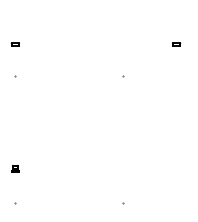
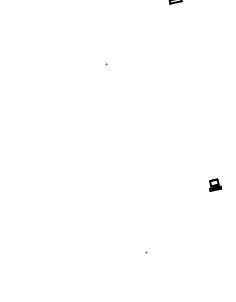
part: (176, 168) -> (214, 184), added

